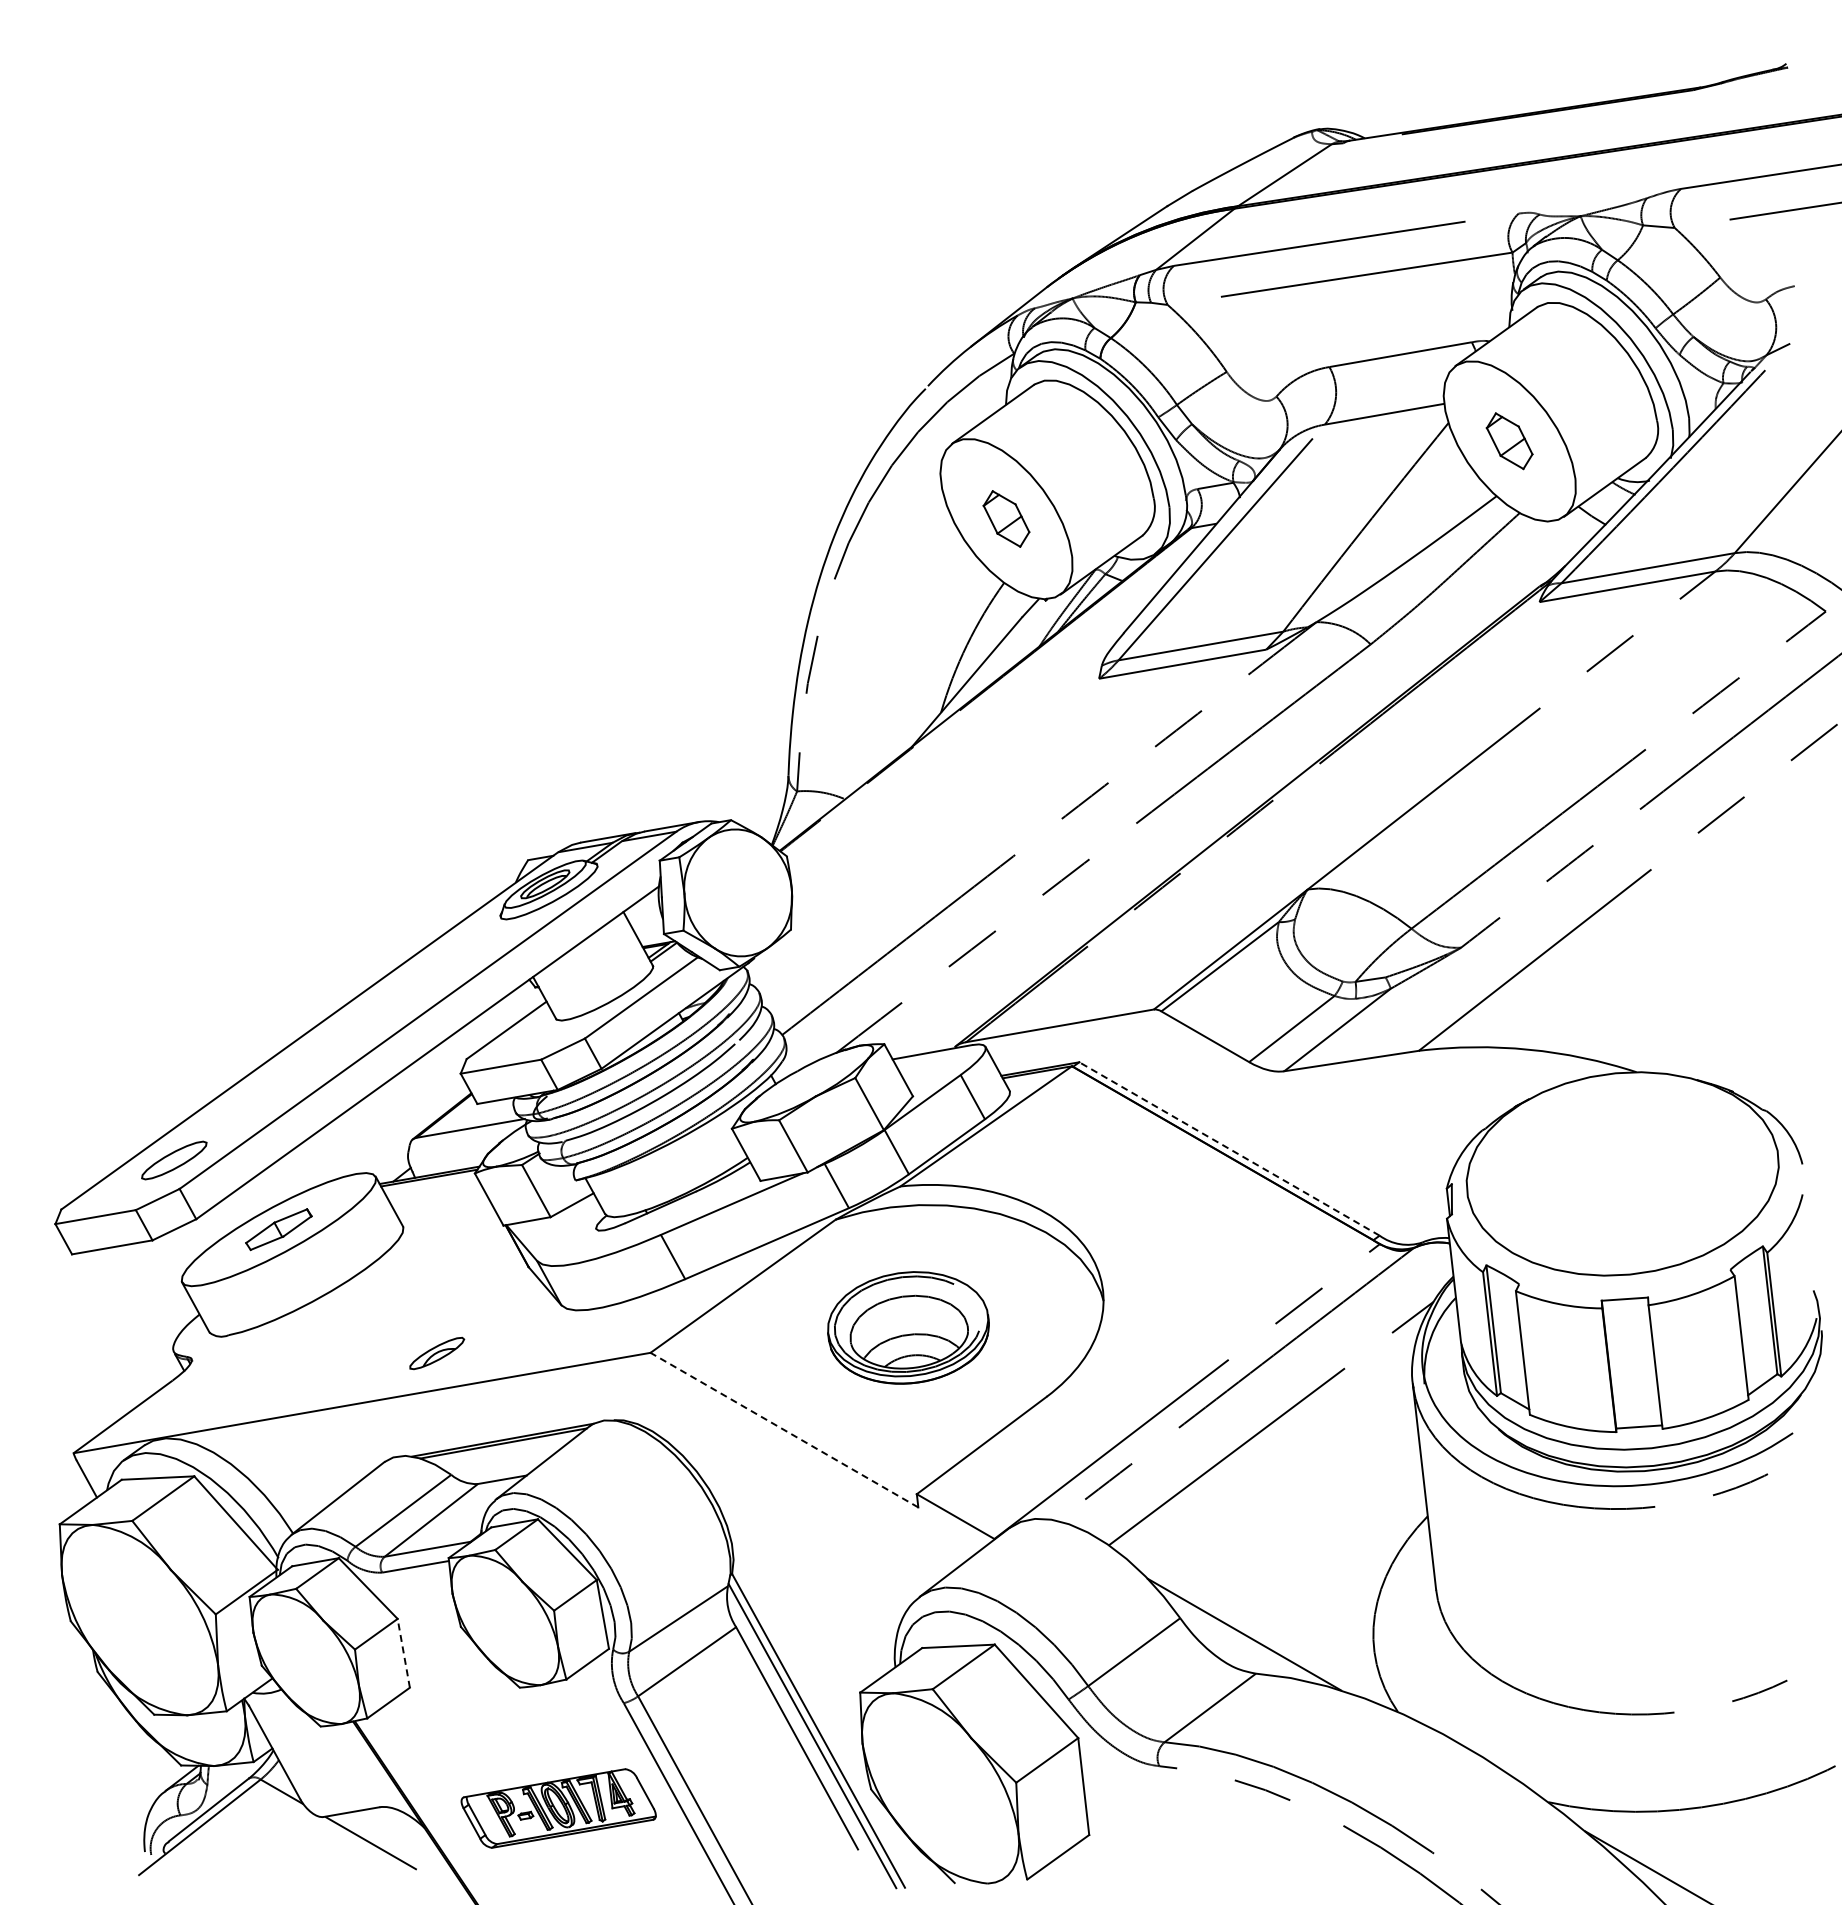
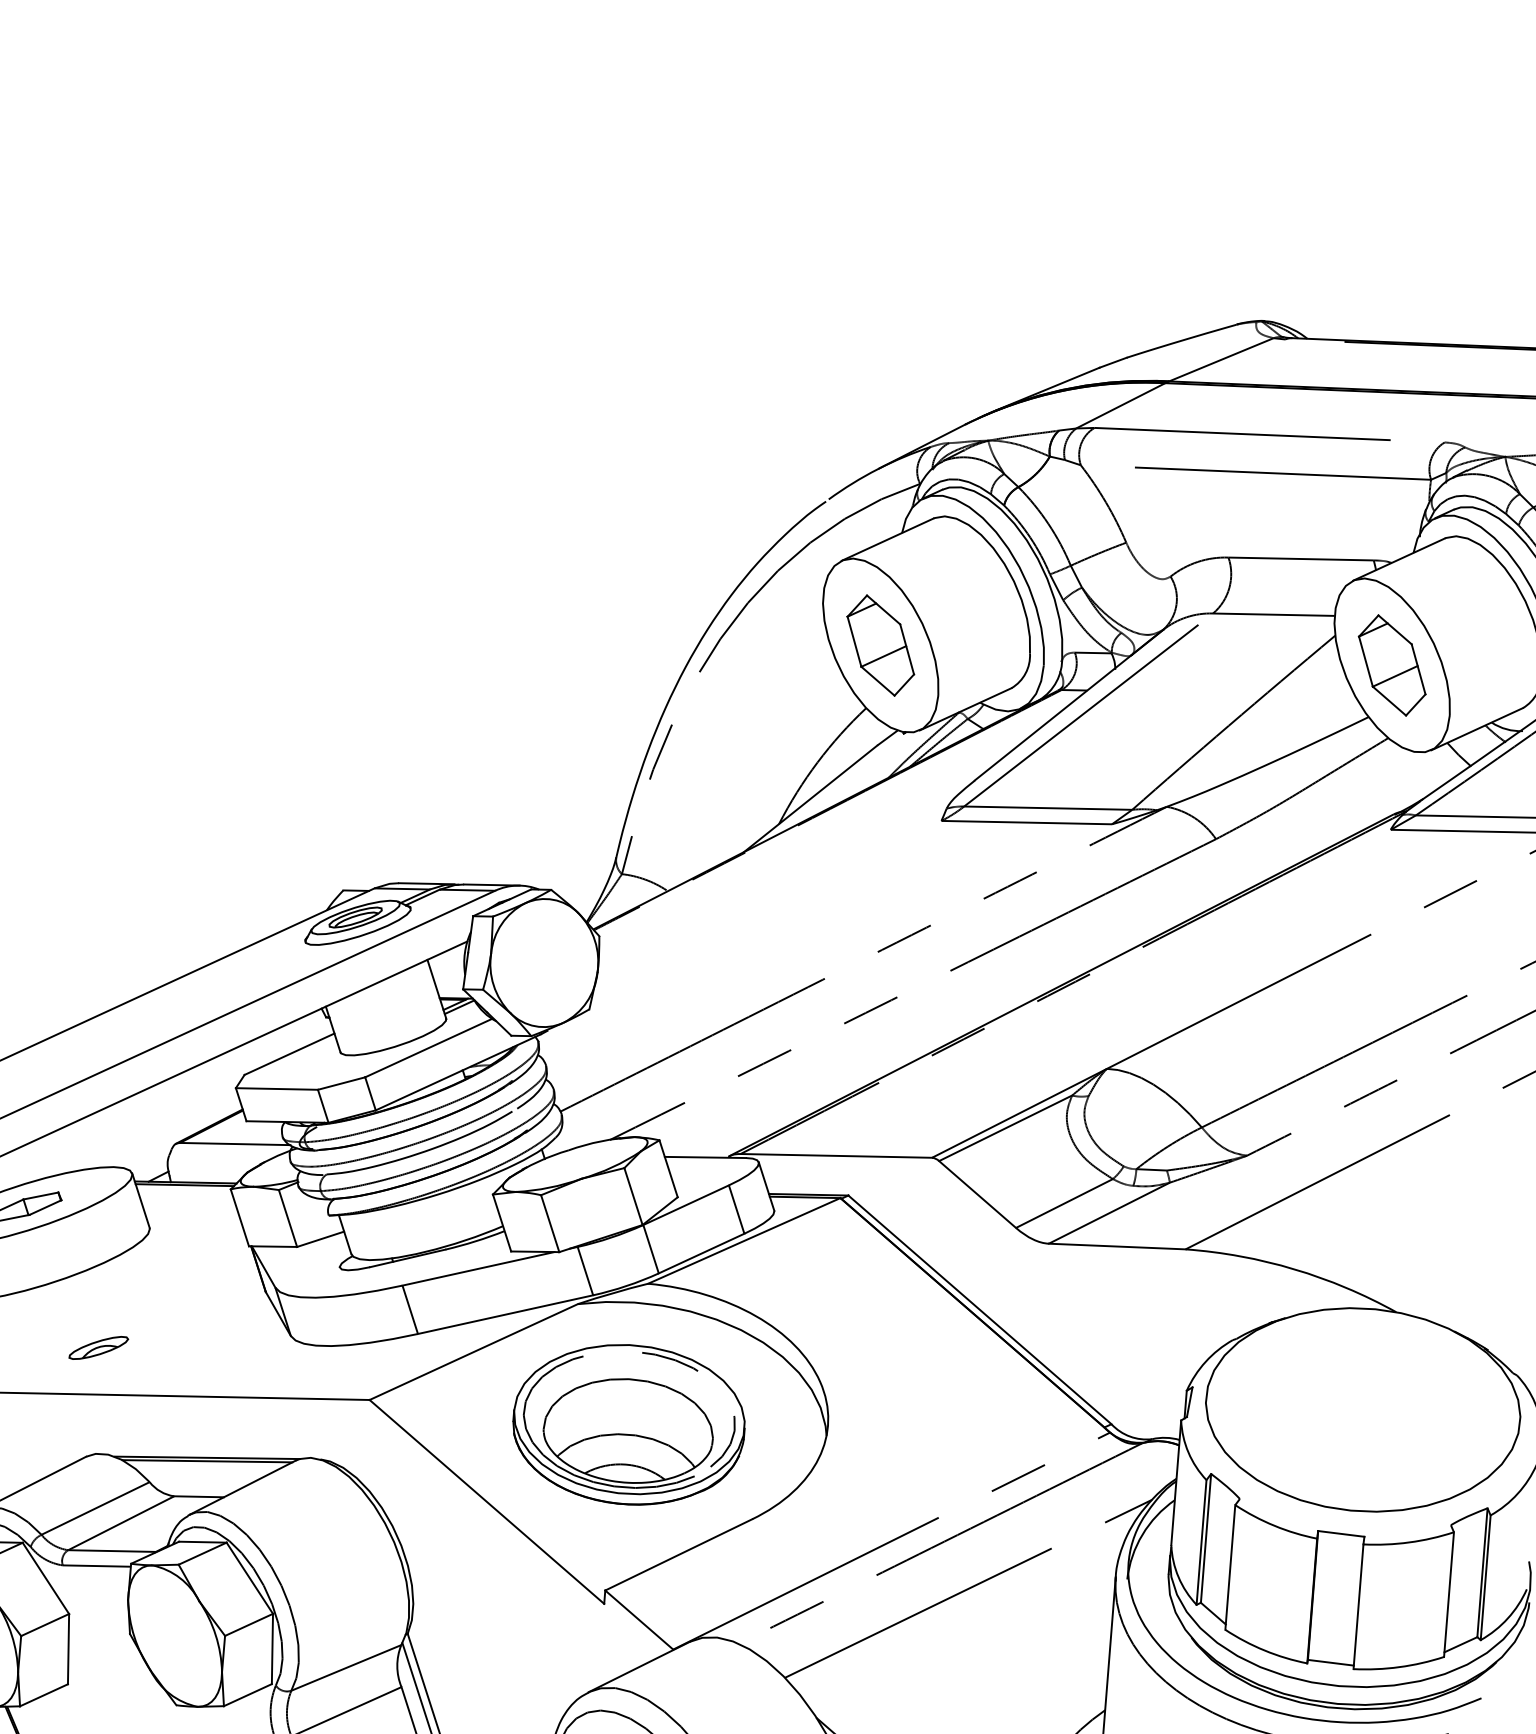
part: (1509, 440) -> (1392, 664), size x1.67
part: (1006, 518) -> (880, 645), size x1.67
line: (1229, 1148) -> (980, 1309), dashed -> solid
part: (908, 1327) -> (629, 1424), size x1.43
part: (437, 1353) -> (99, 1348), moved
line: (784, 1430) -> (486, 1502), dashed -> solid
line: (403, 1653) -> (68, 1649), dashed -> solid

